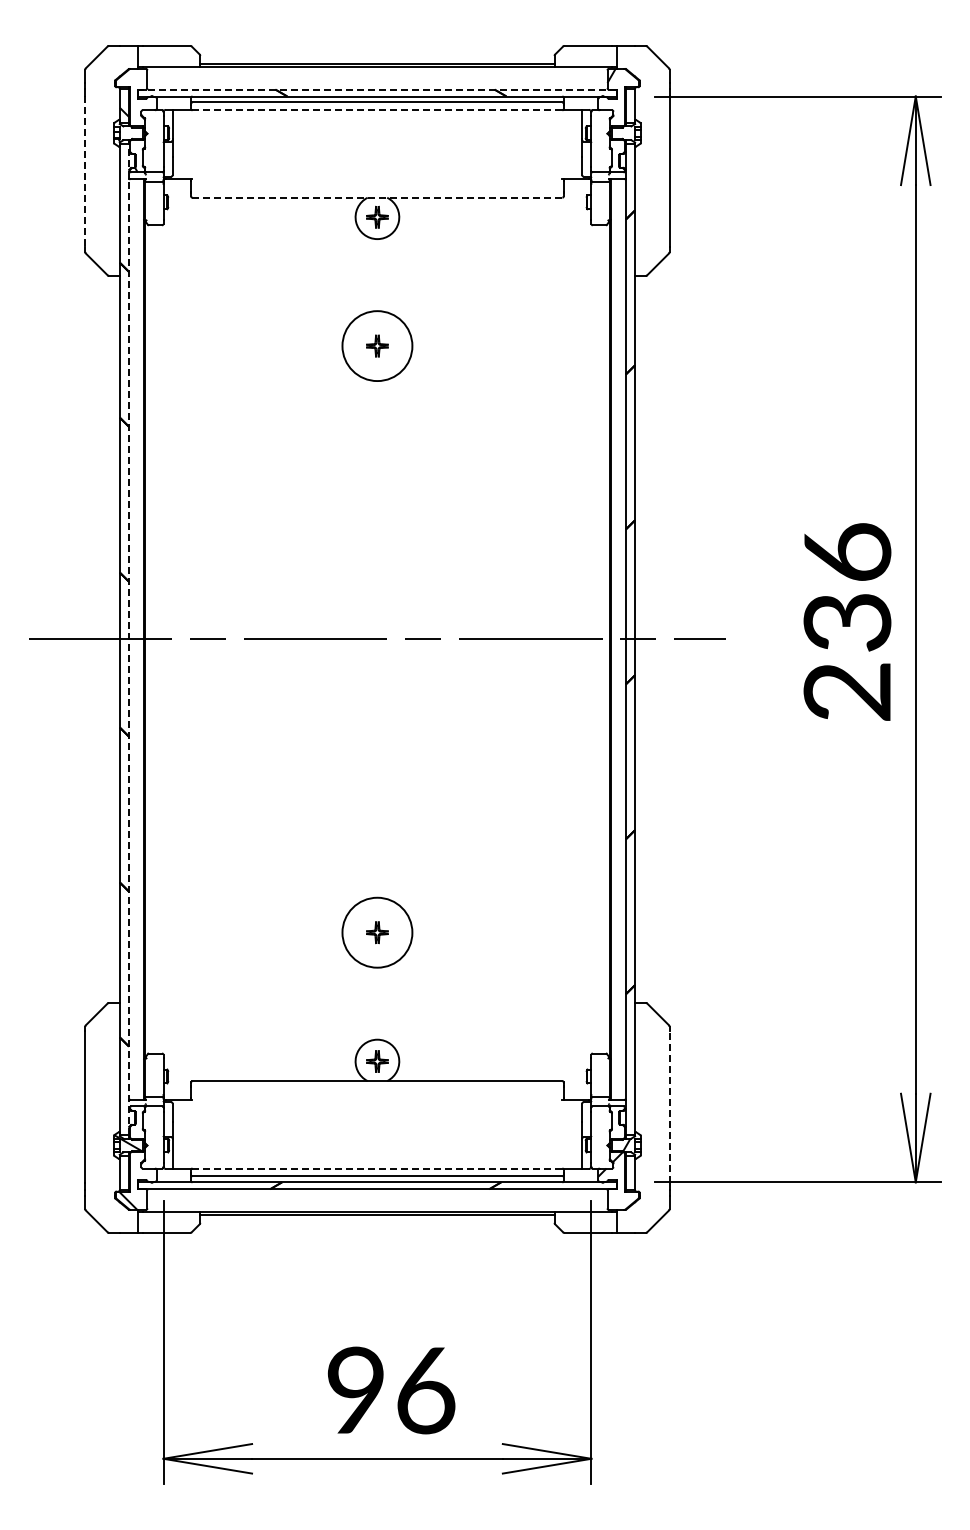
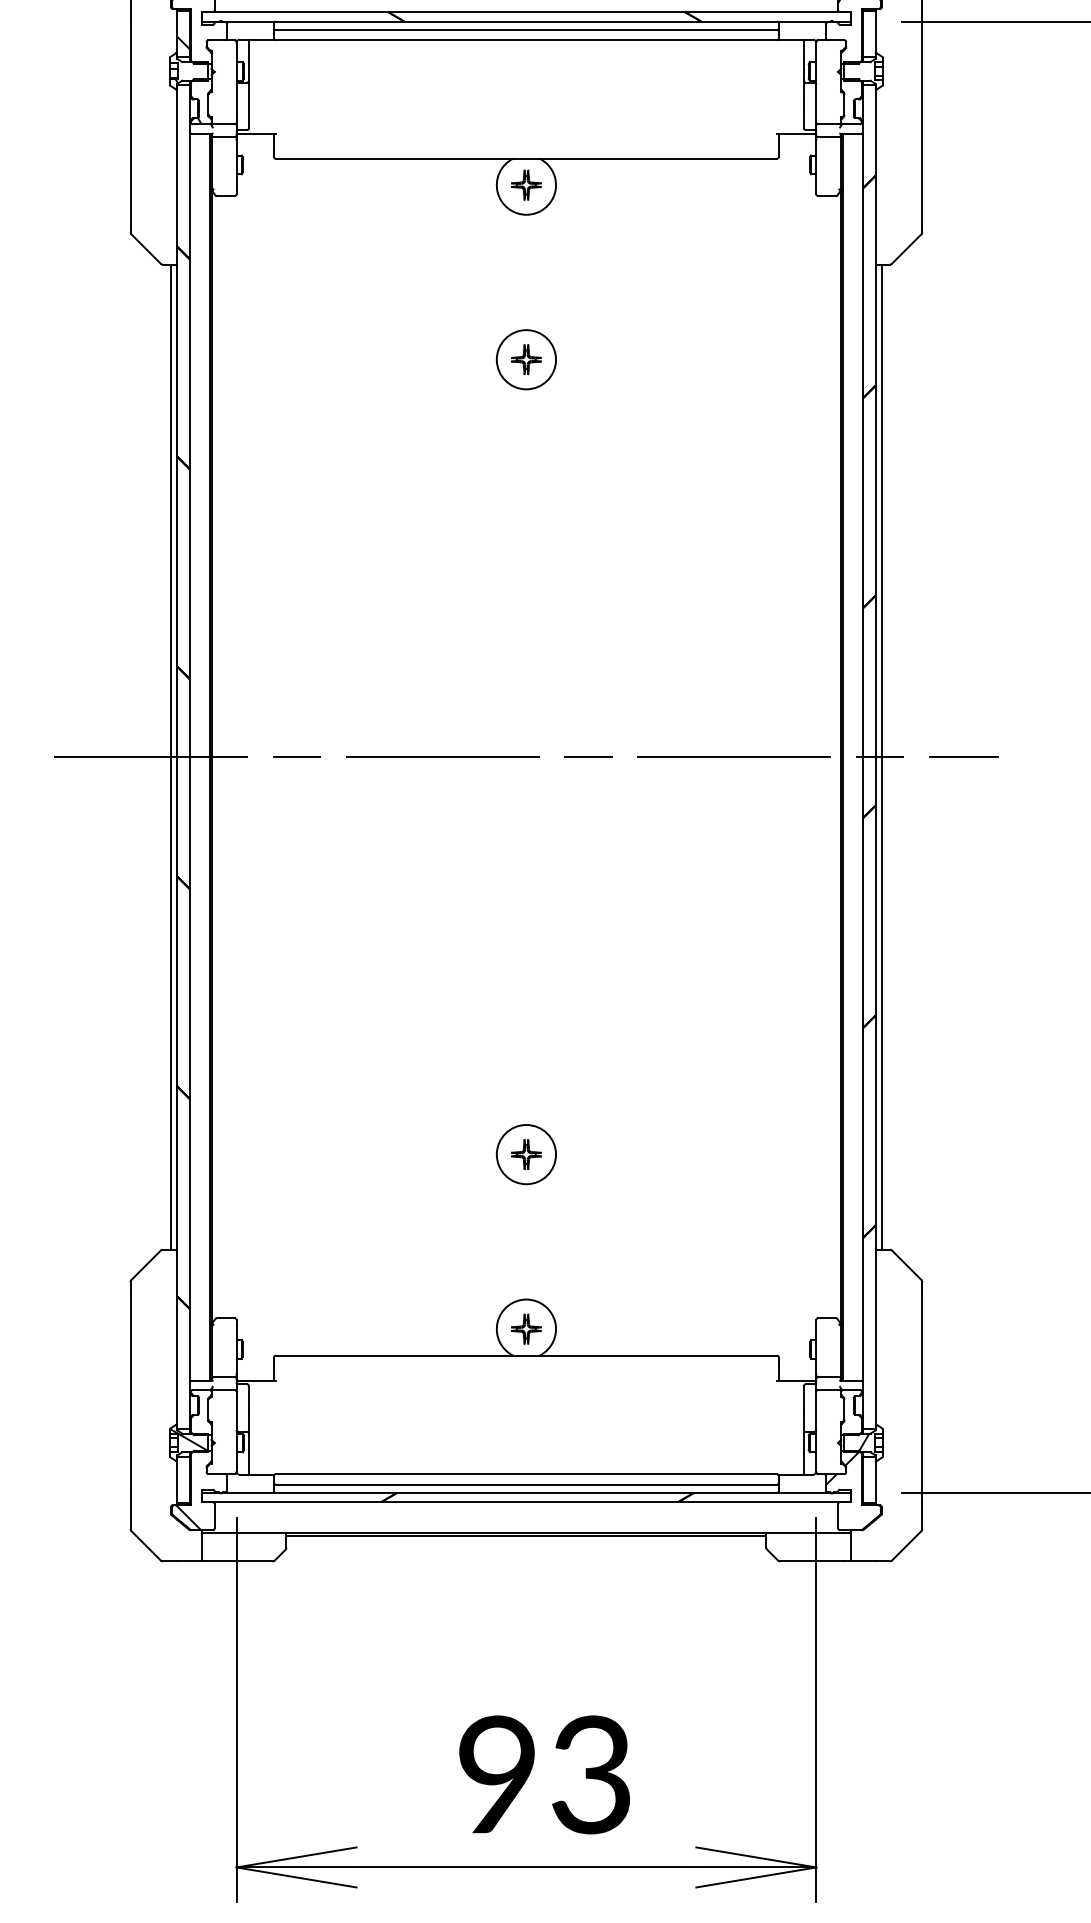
line: (376, 89) -> (525, 12), dashed -> solid
line: (377, 110) -> (526, 40), dashed -> solid
line: (85, 171) -> (130, 123), dashed -> solid
line: (377, 197) -> (526, 158), dashed -> solid
circle: (377, 345) -> (526, 358), size x0.62
line: (115, 638) -> (171, 755), added
line: (639, 638) -> (881, 755), added
line: (128, 639) -> (189, 757), dashed -> solid
circle: (377, 932) -> (526, 1154), size x0.62
line: (669, 1107) -> (922, 1391), dashed -> solid
line: (377, 1168) -> (526, 1474), dashed -> solid
text: (425, 1390) -> (591, 1774), 96 -> 93

